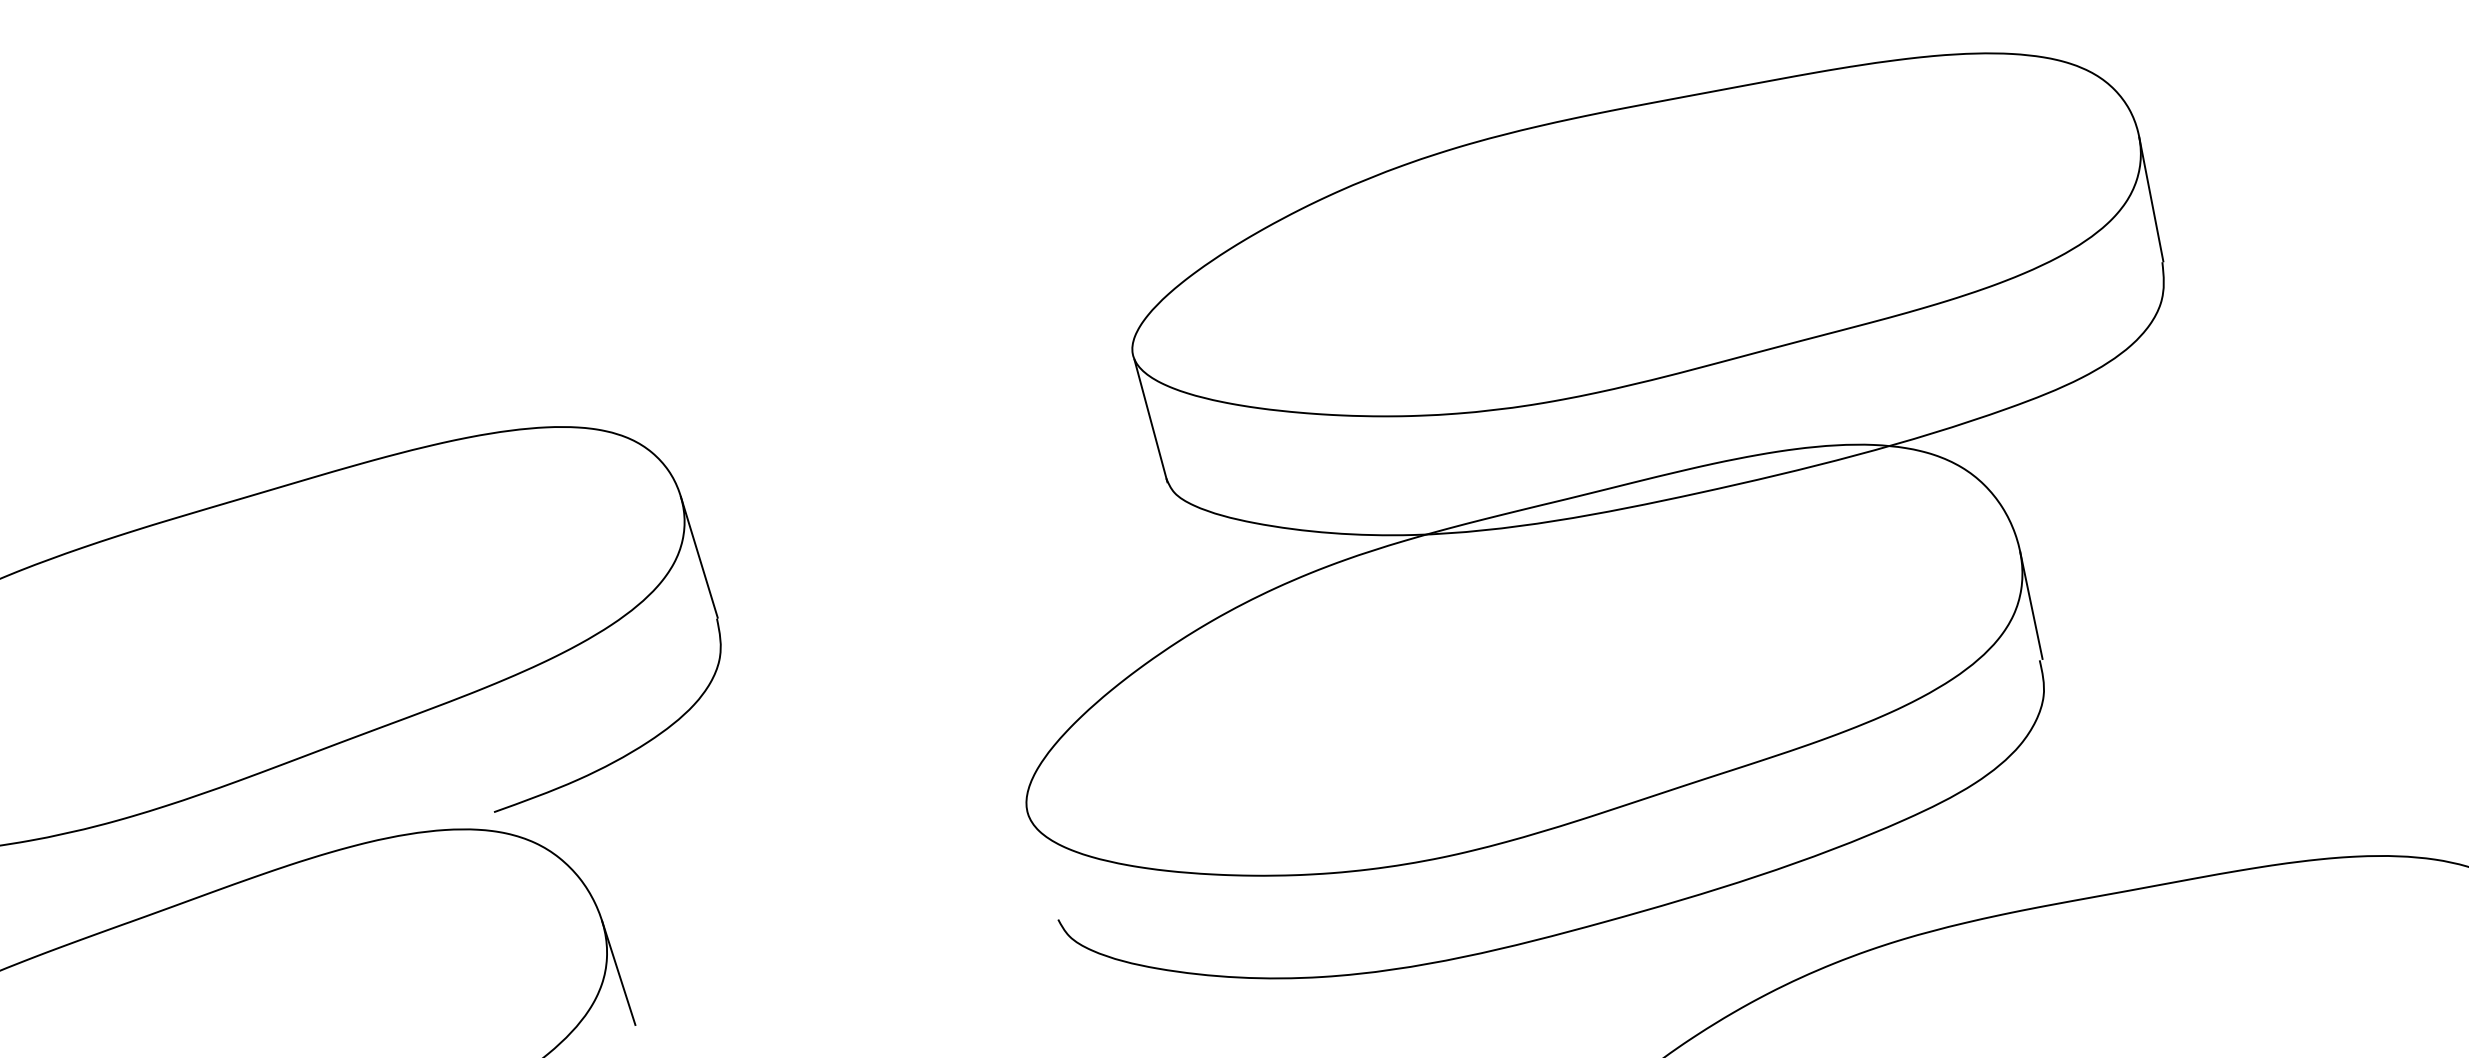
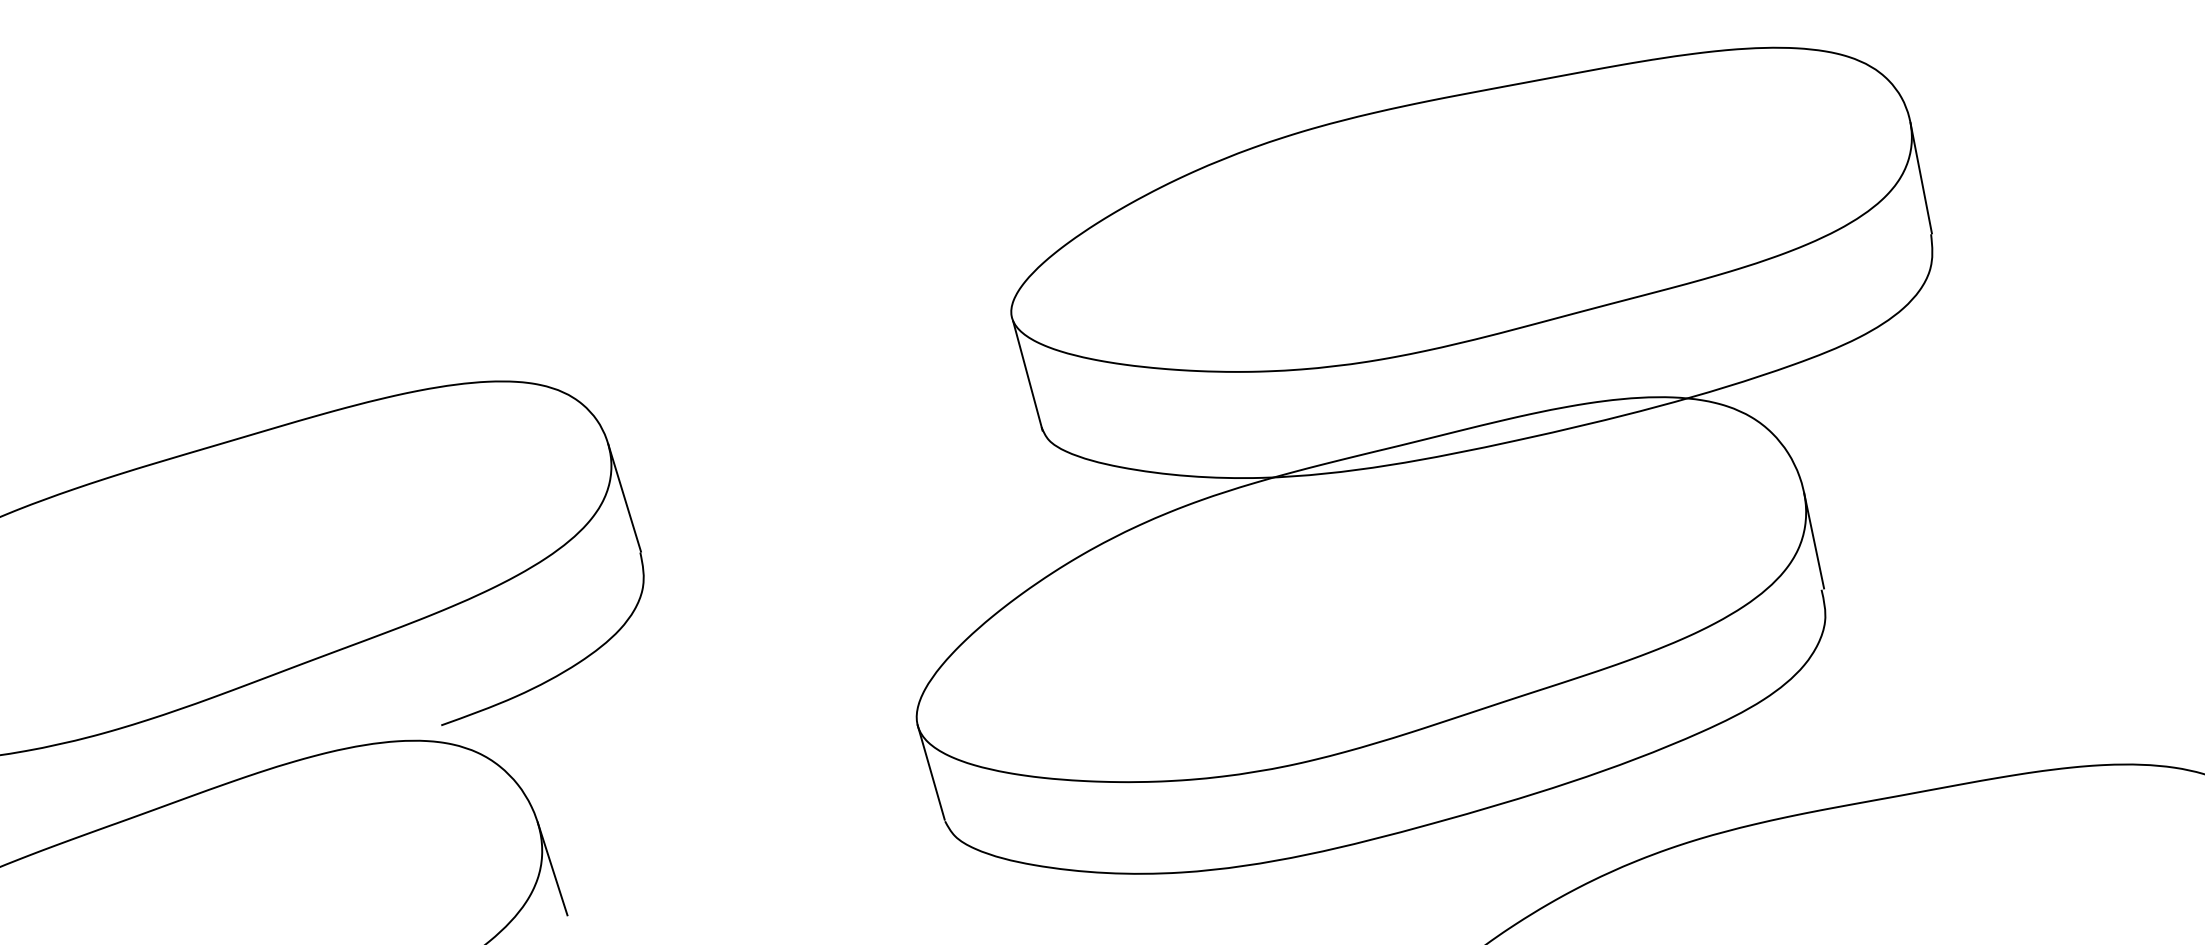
line: (1042, 864) -> (931, 772), added

